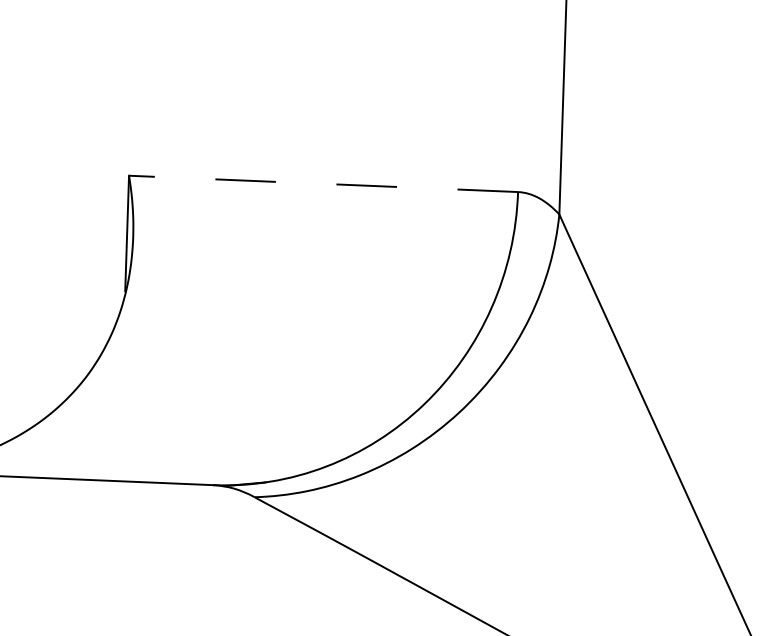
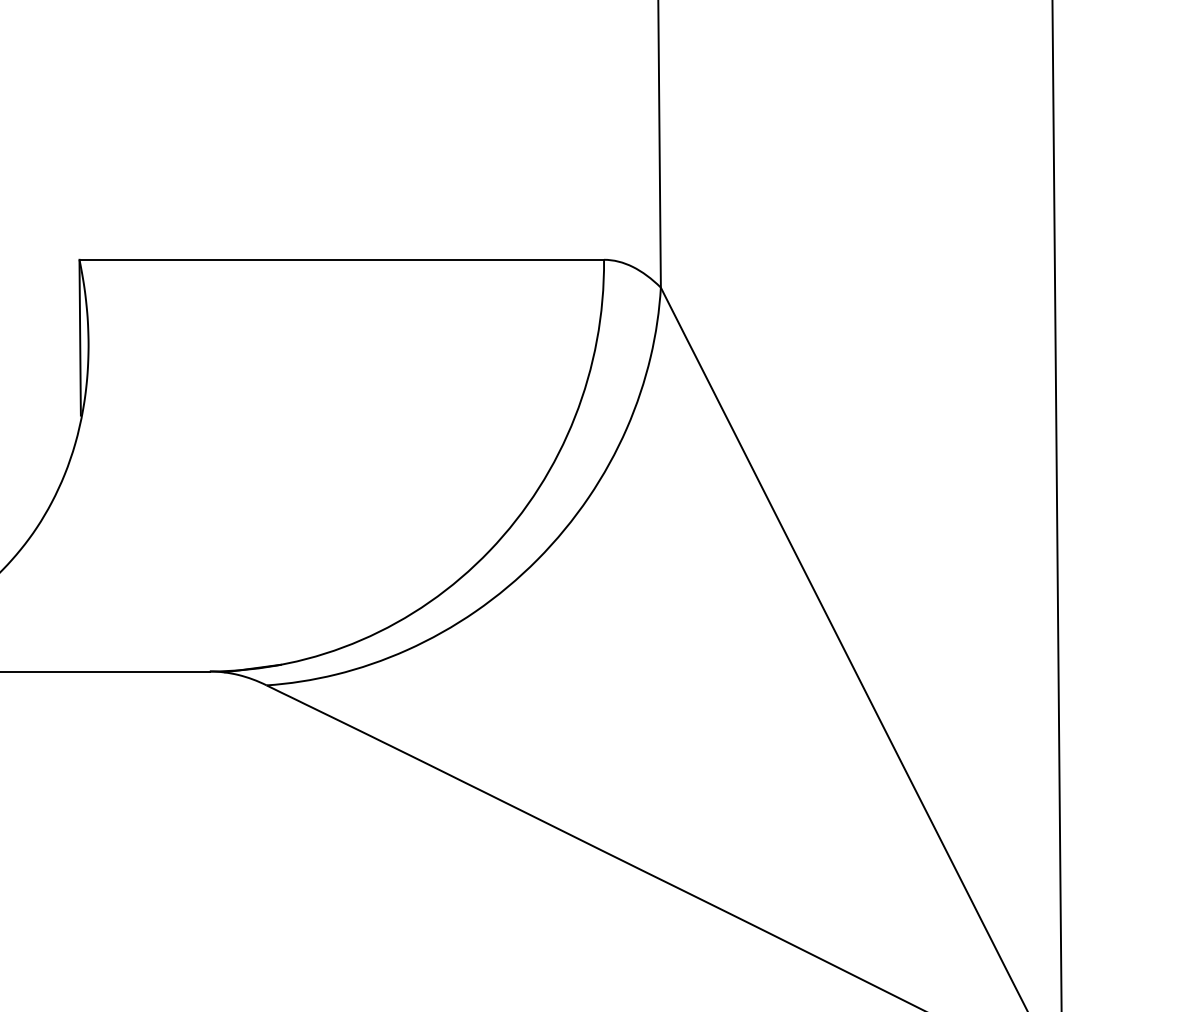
line: (323, 183) -> (341, 259), dashed -> solid

